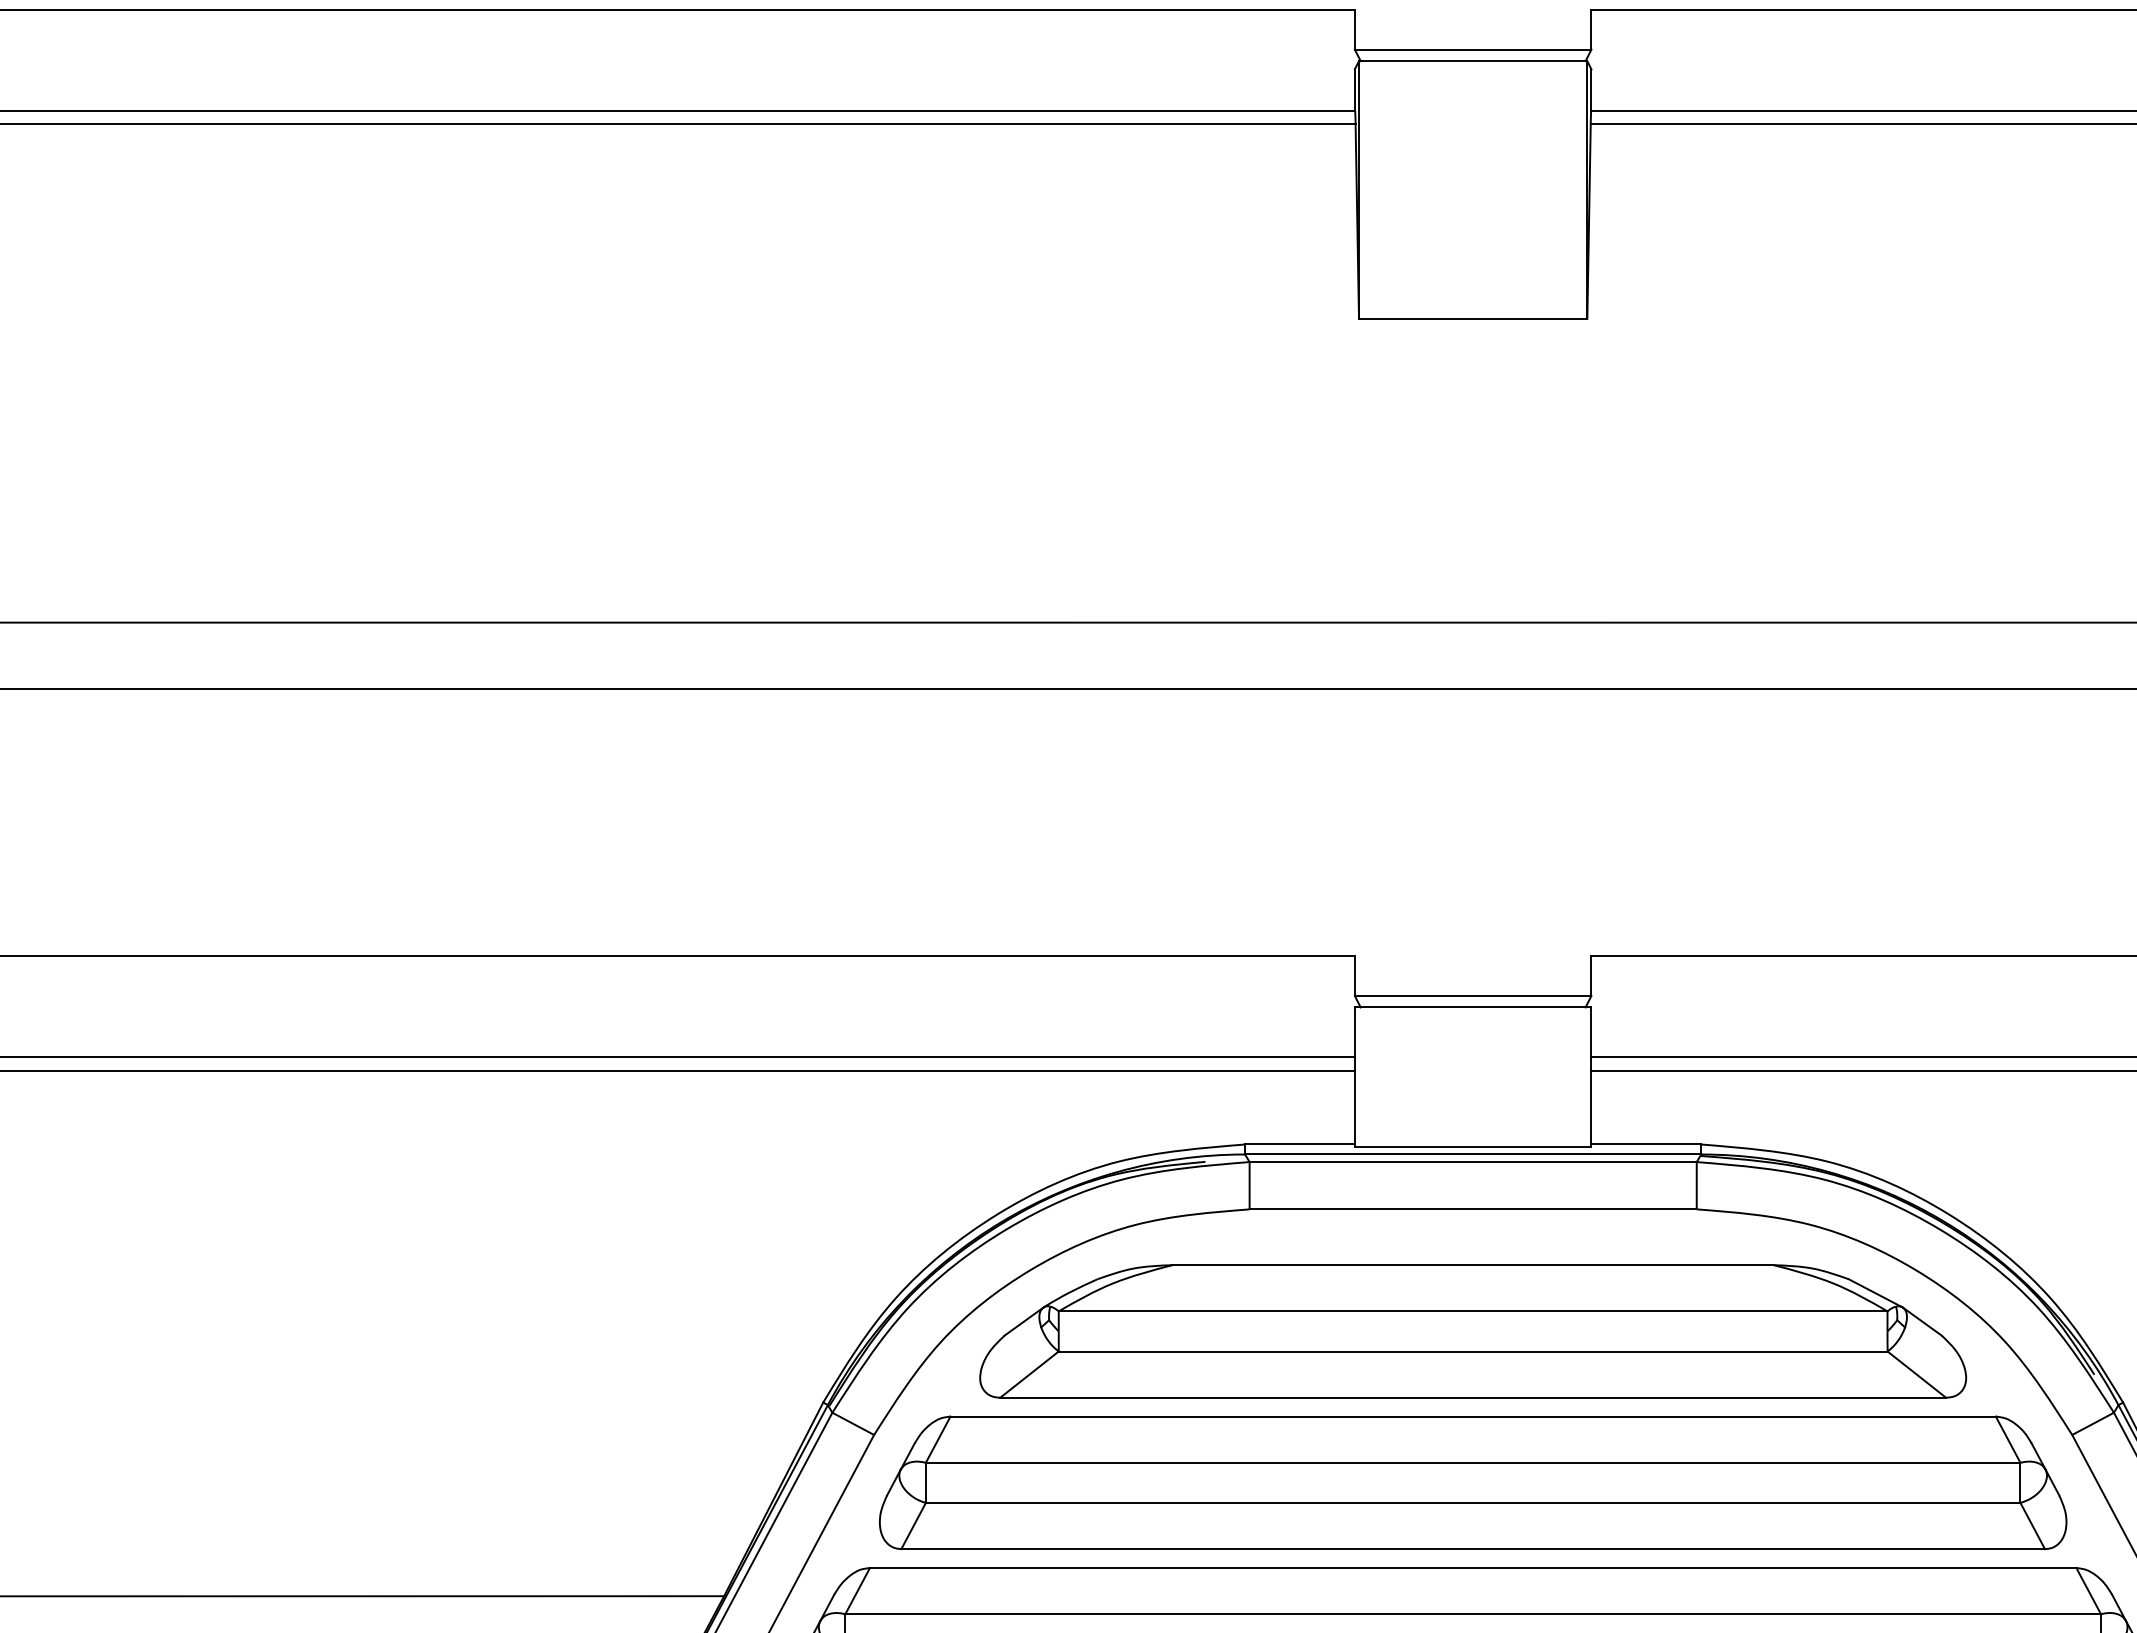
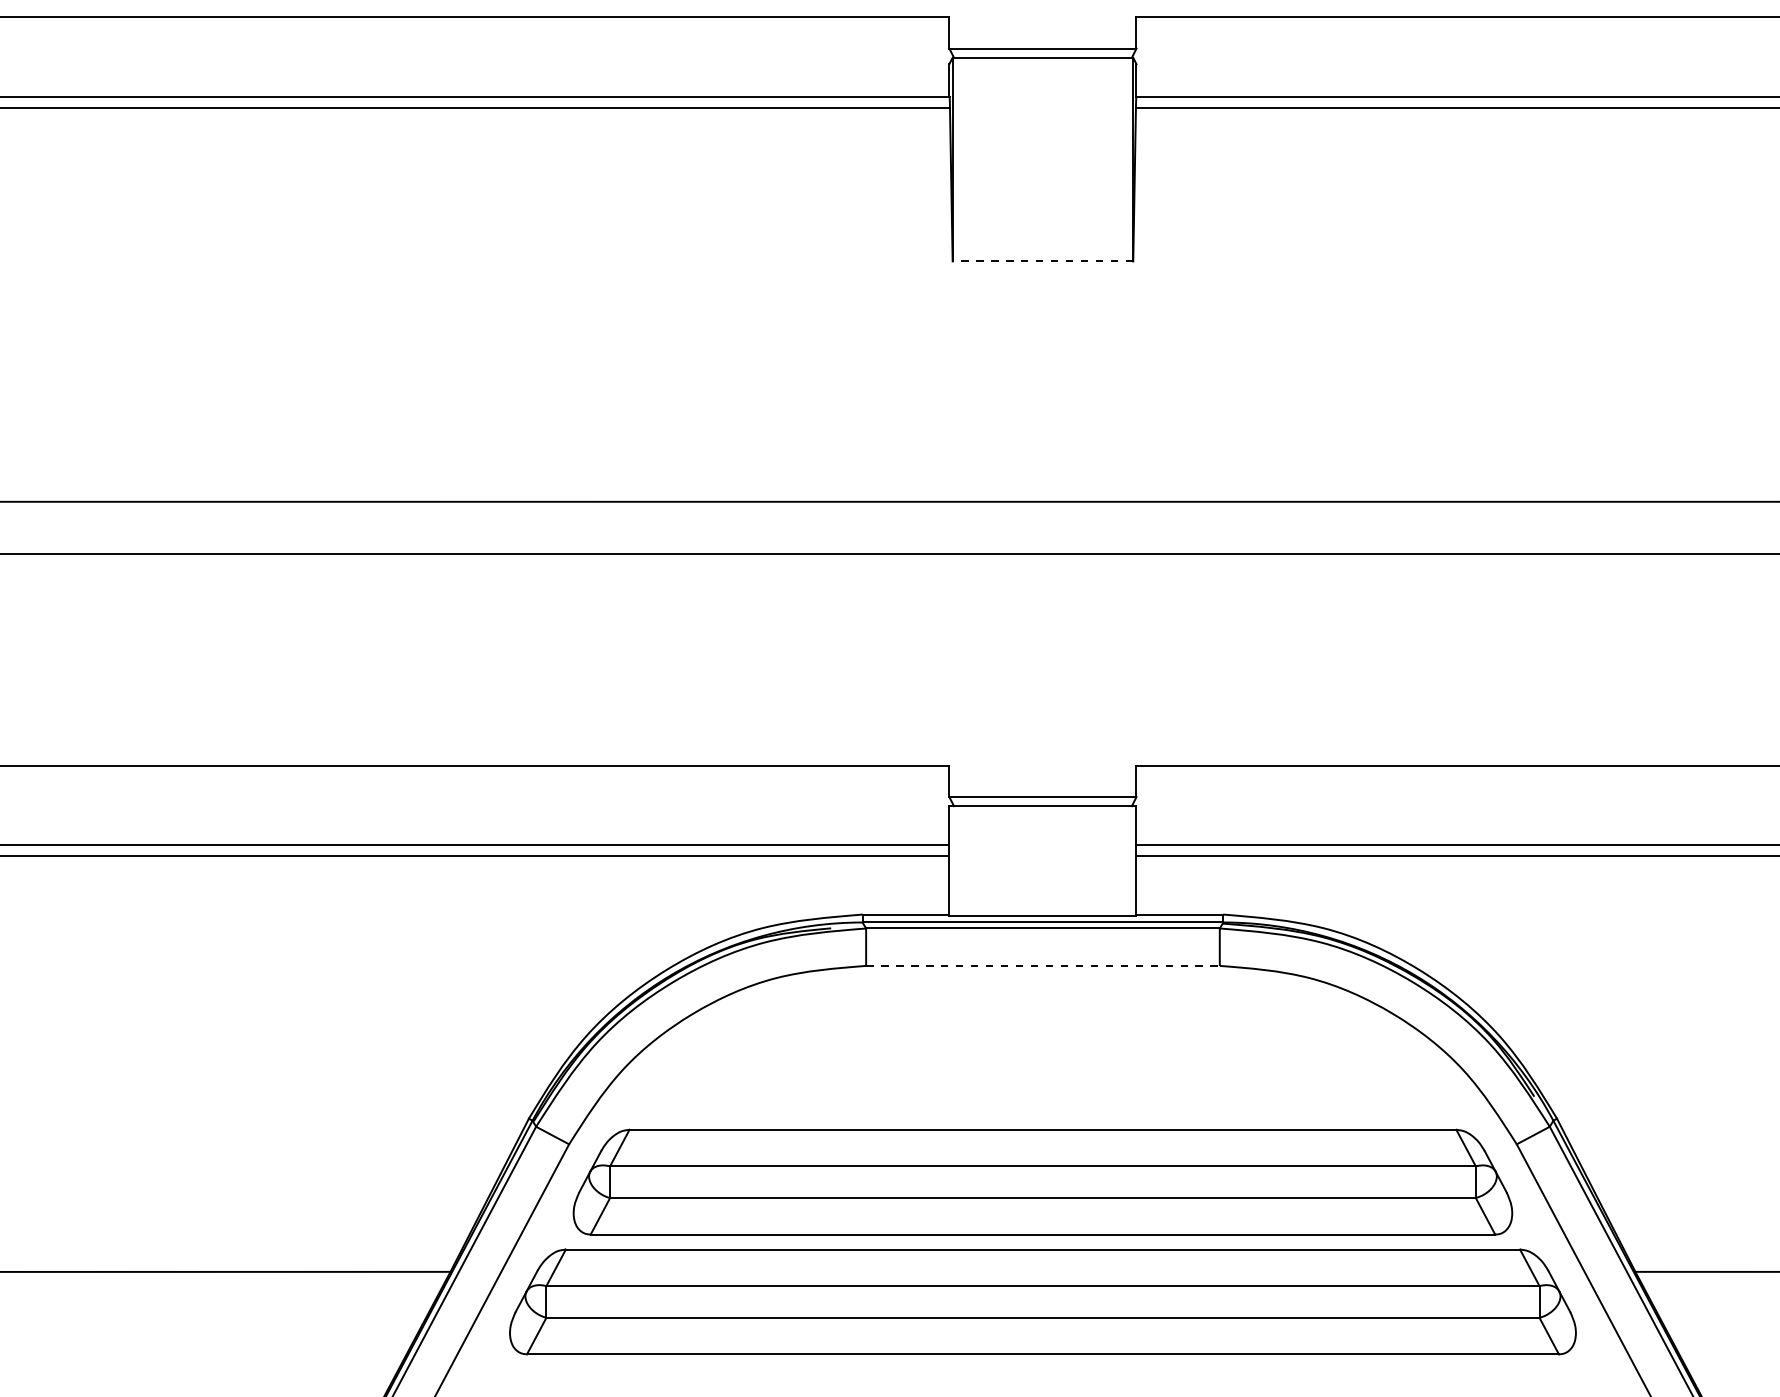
line: (1472, 318) -> (1042, 261), solid -> dashed
line: (1472, 1208) -> (1042, 965), solid -> dashed
part: (1472, 1331) -> (1042, 1062), removed

